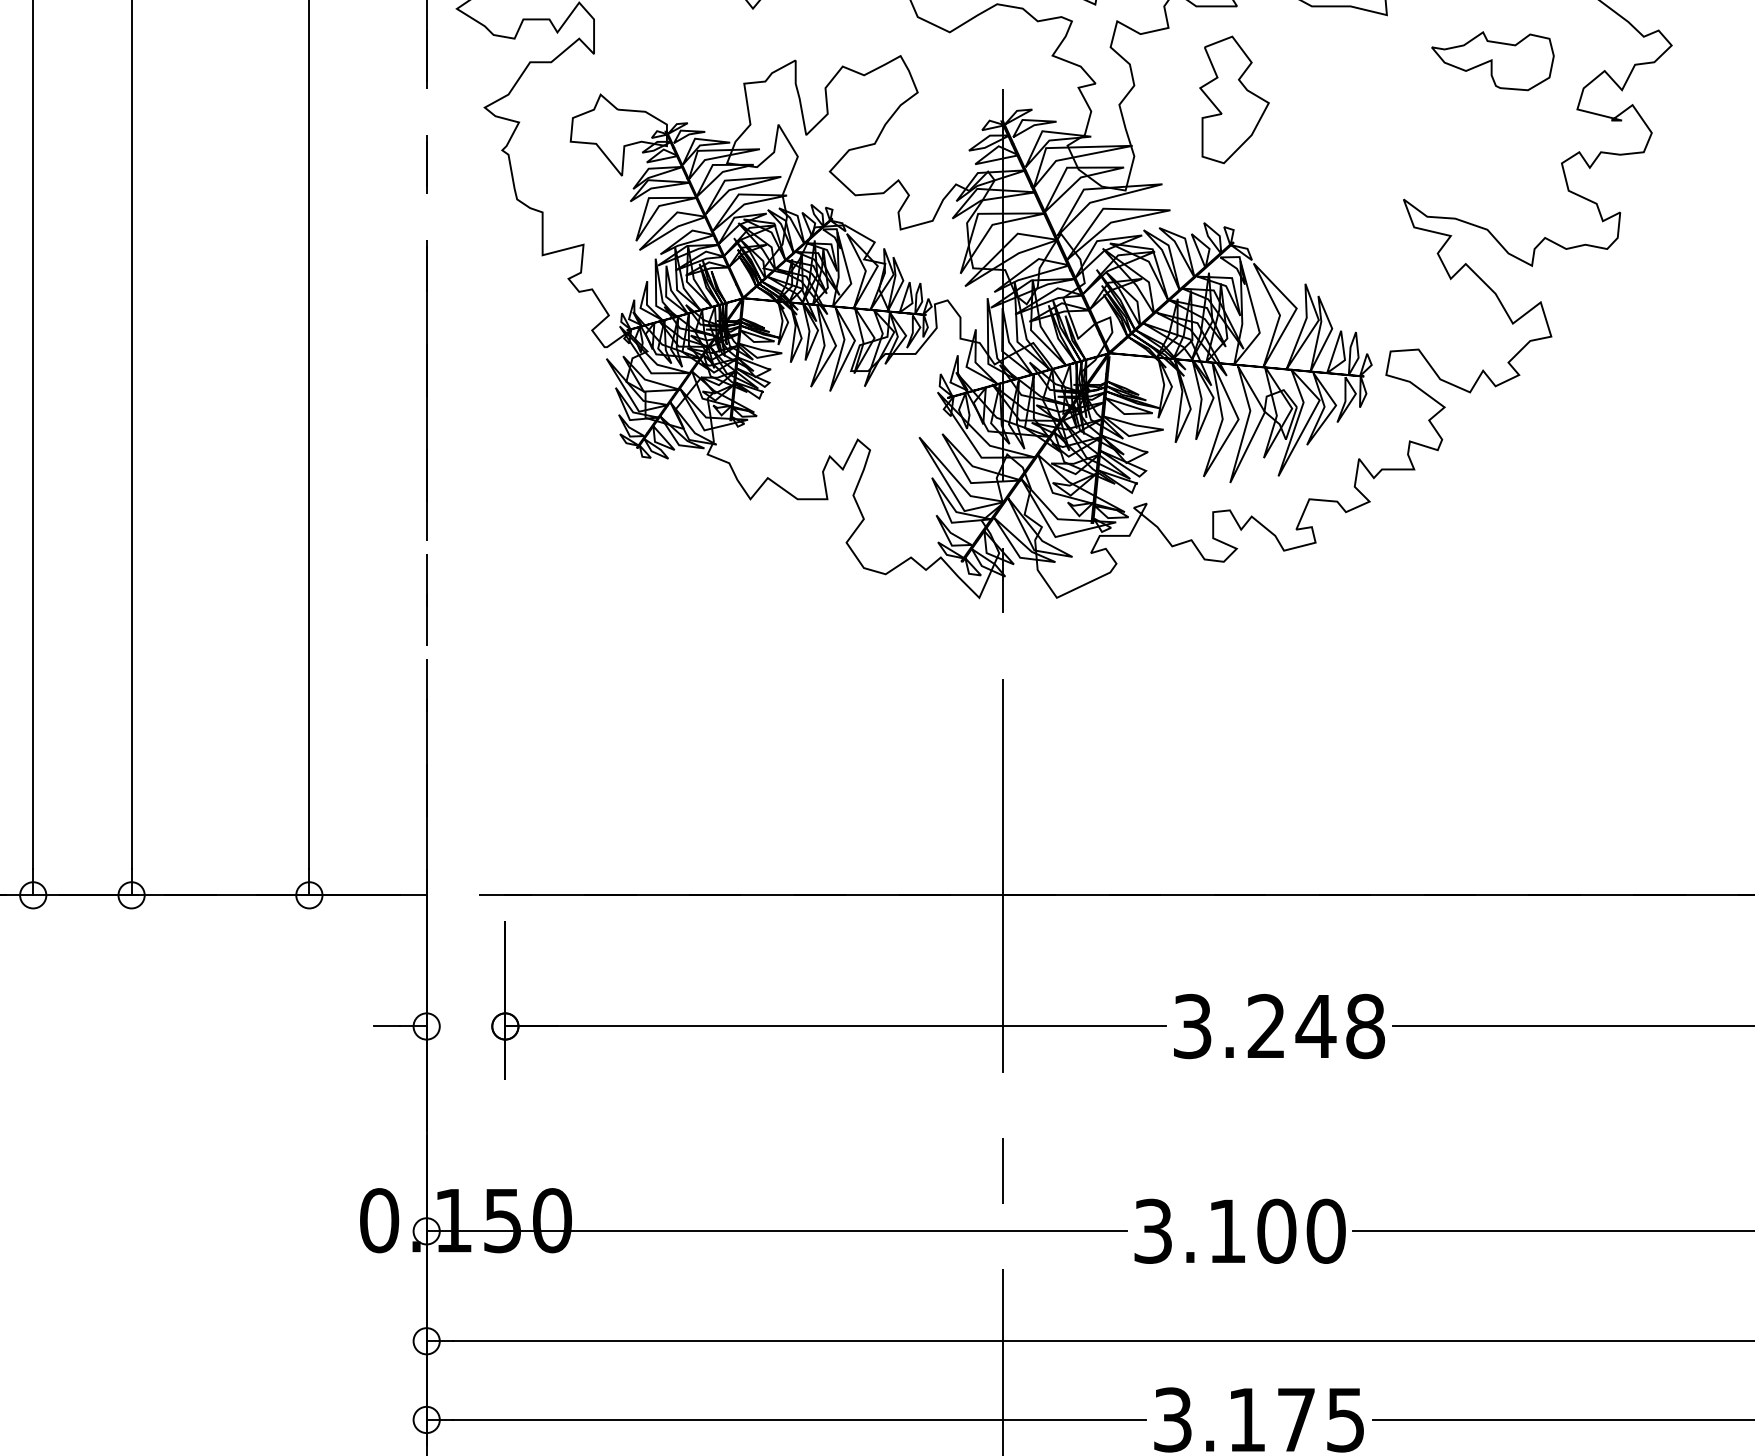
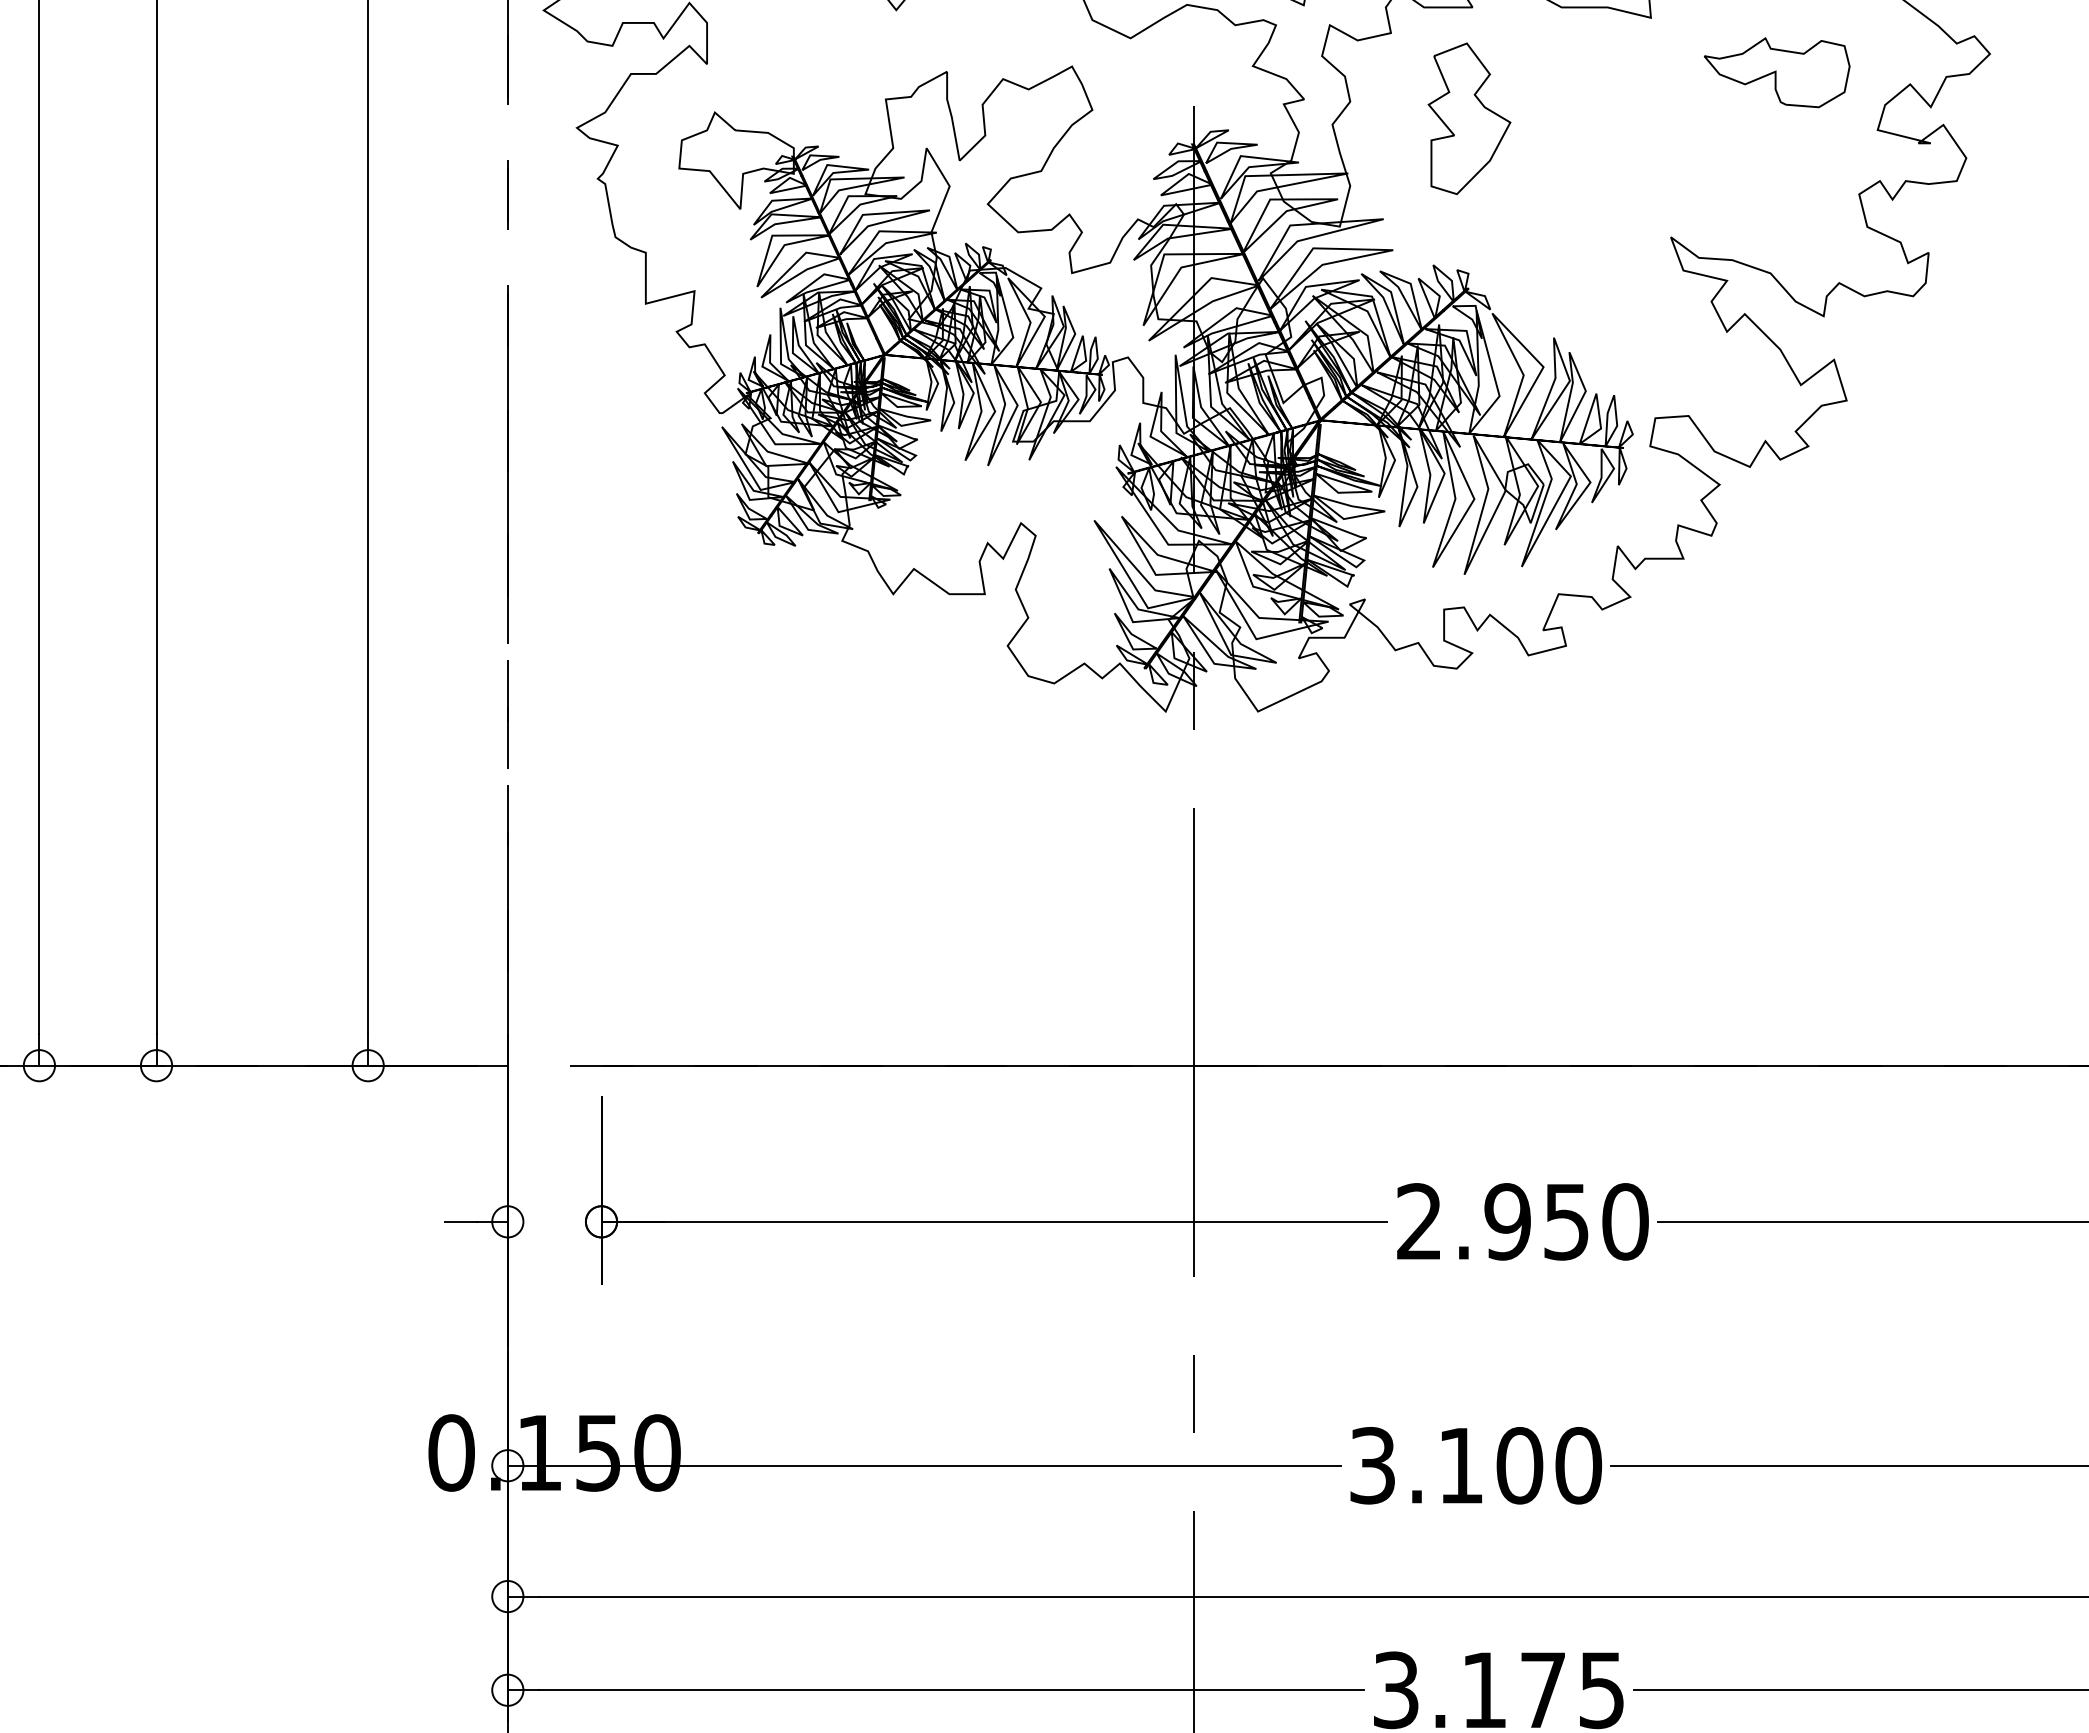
text: (1279, 1026) -> (1522, 1221), 3.248 -> 2.950

